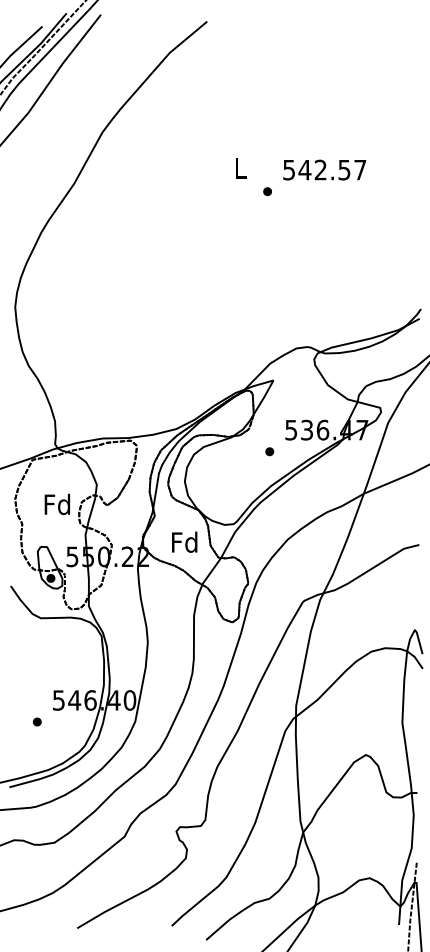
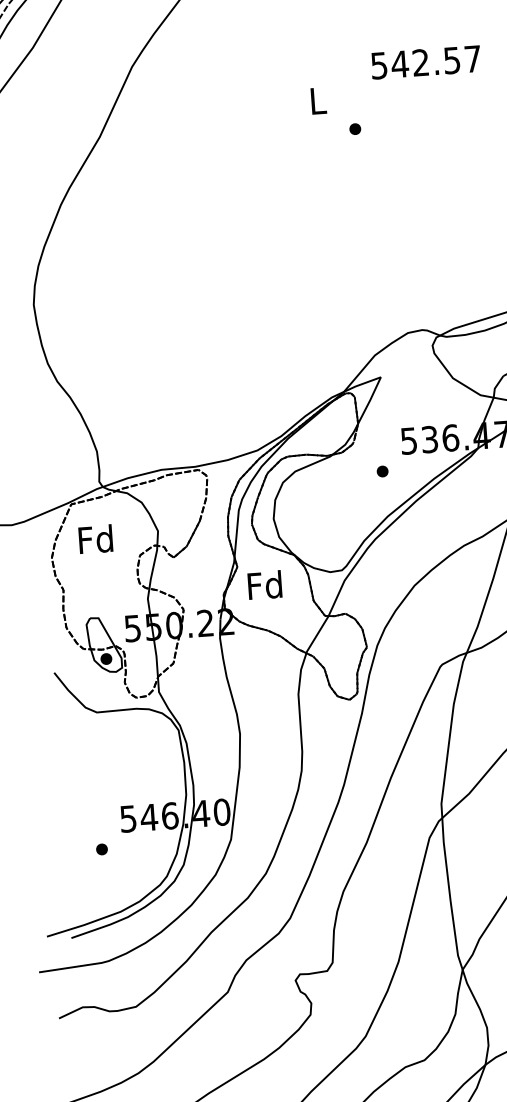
text: (324, 169) -> (425, 61), moved
text: (56, 503) -> (94, 538), moved
text: (184, 541) -> (264, 584), moved

